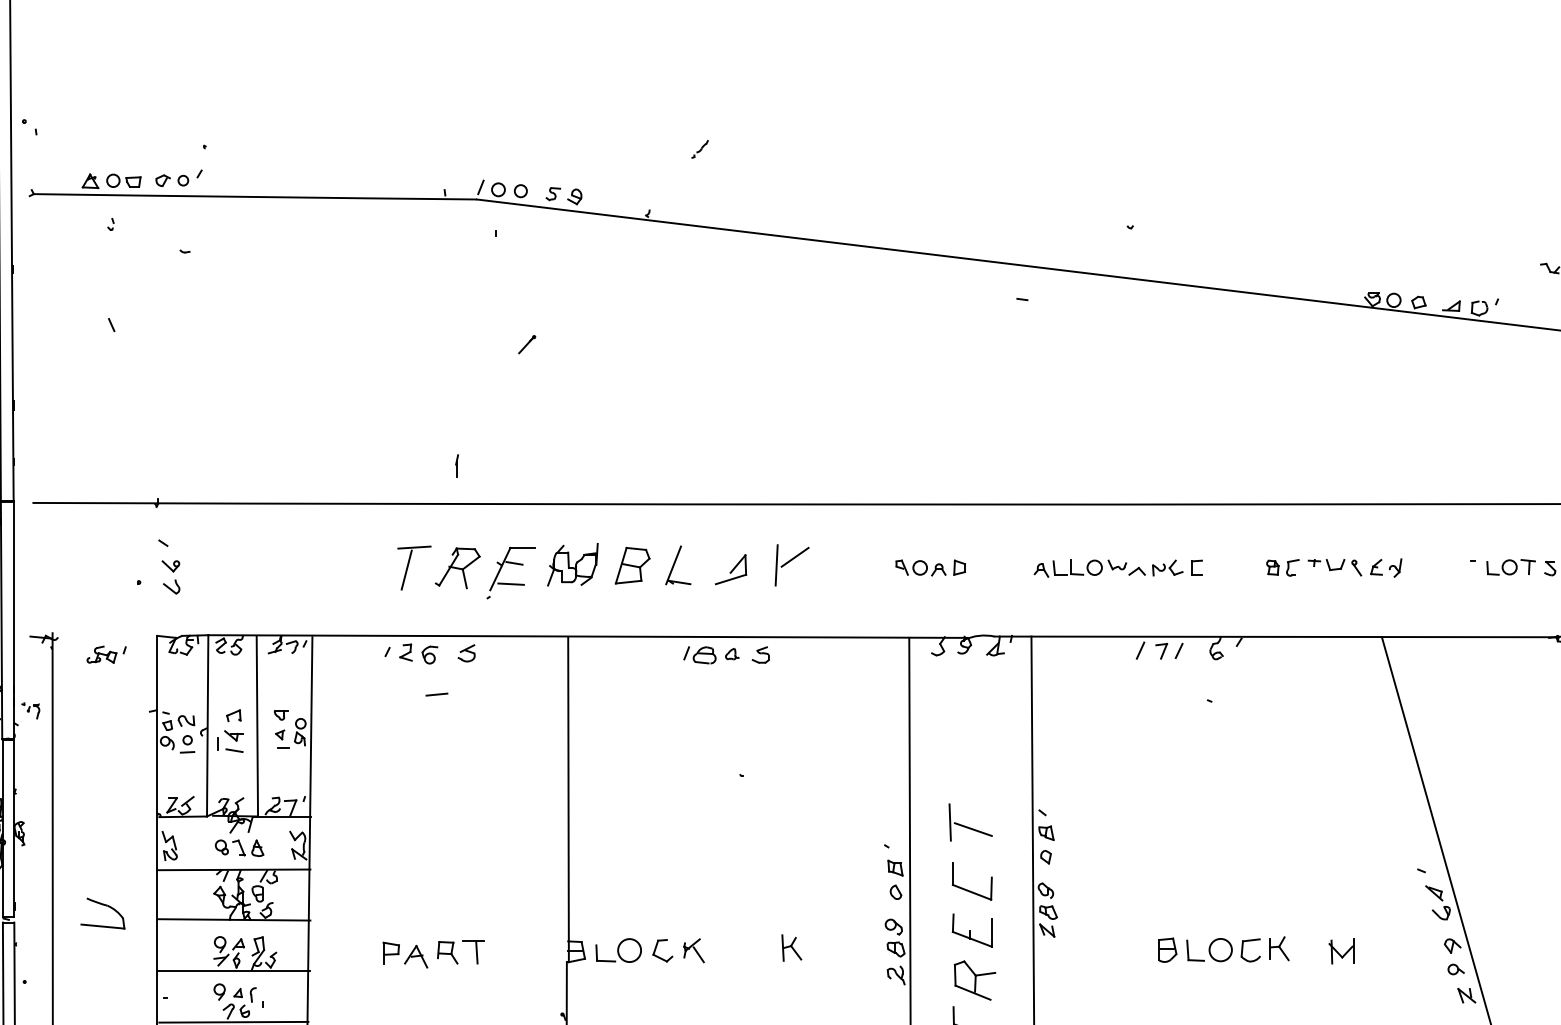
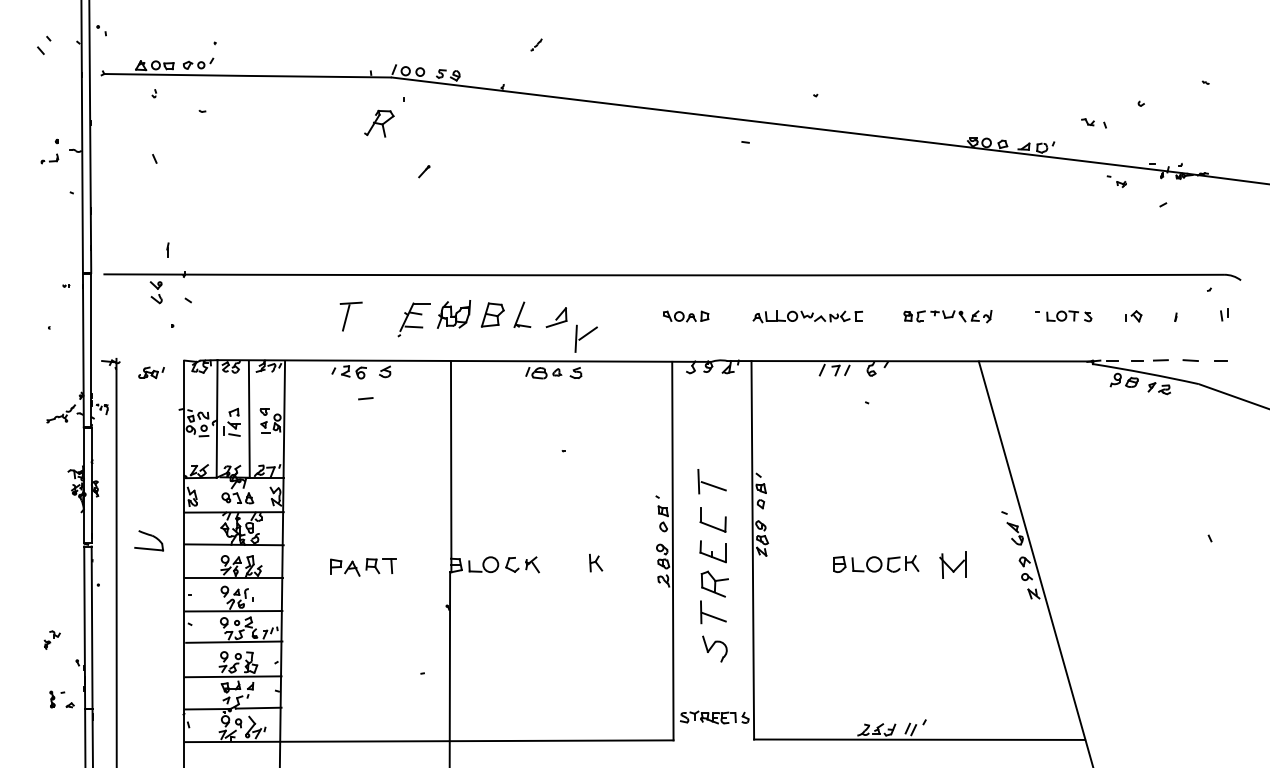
line: (456, 464) -> (167, 249), moved
part: (790, 564) -> (585, 338), moved
part: (458, 567) -> (379, 123), moved
part: (169, 577) -> (155, 292), moved
part: (1341, 950) -> (952, 564), size x1.6

